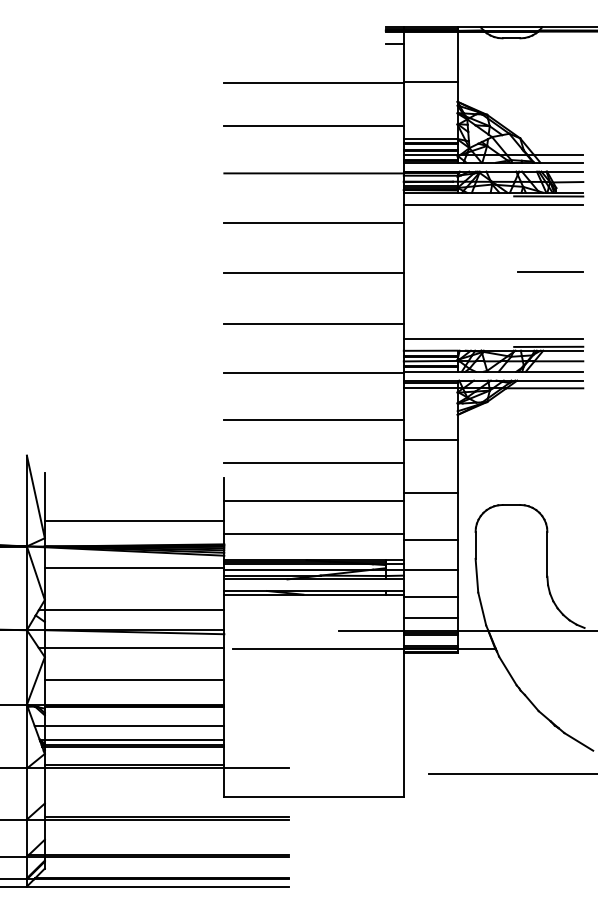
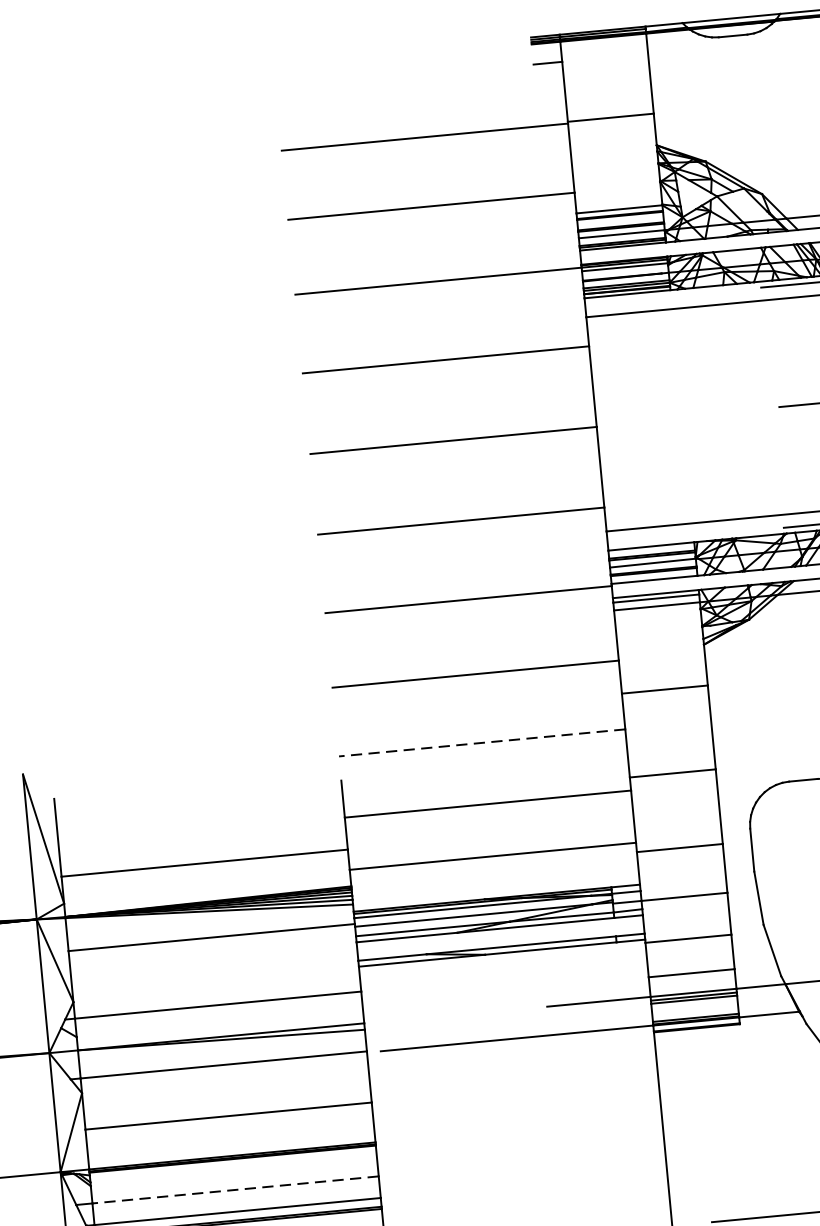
line: (314, 462) -> (482, 742), solid -> dashed
line: (134, 726) -> (235, 1190), solid -> dashed

